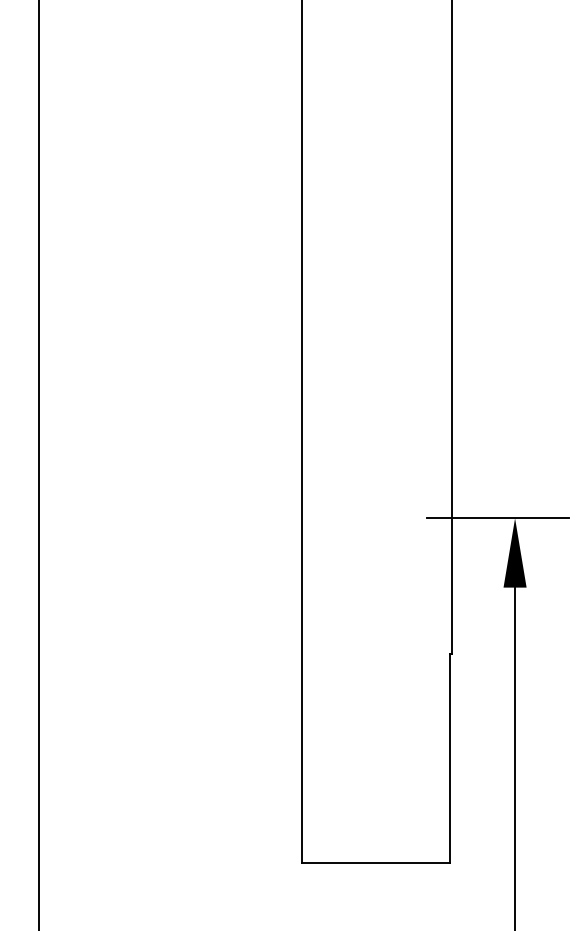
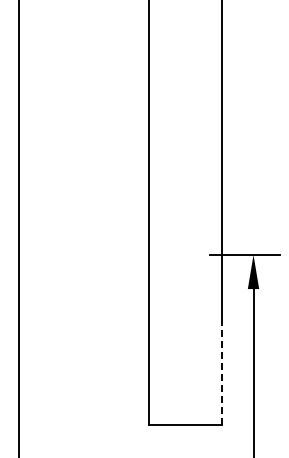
line: (450, 757) -> (221, 372), solid -> dashed

